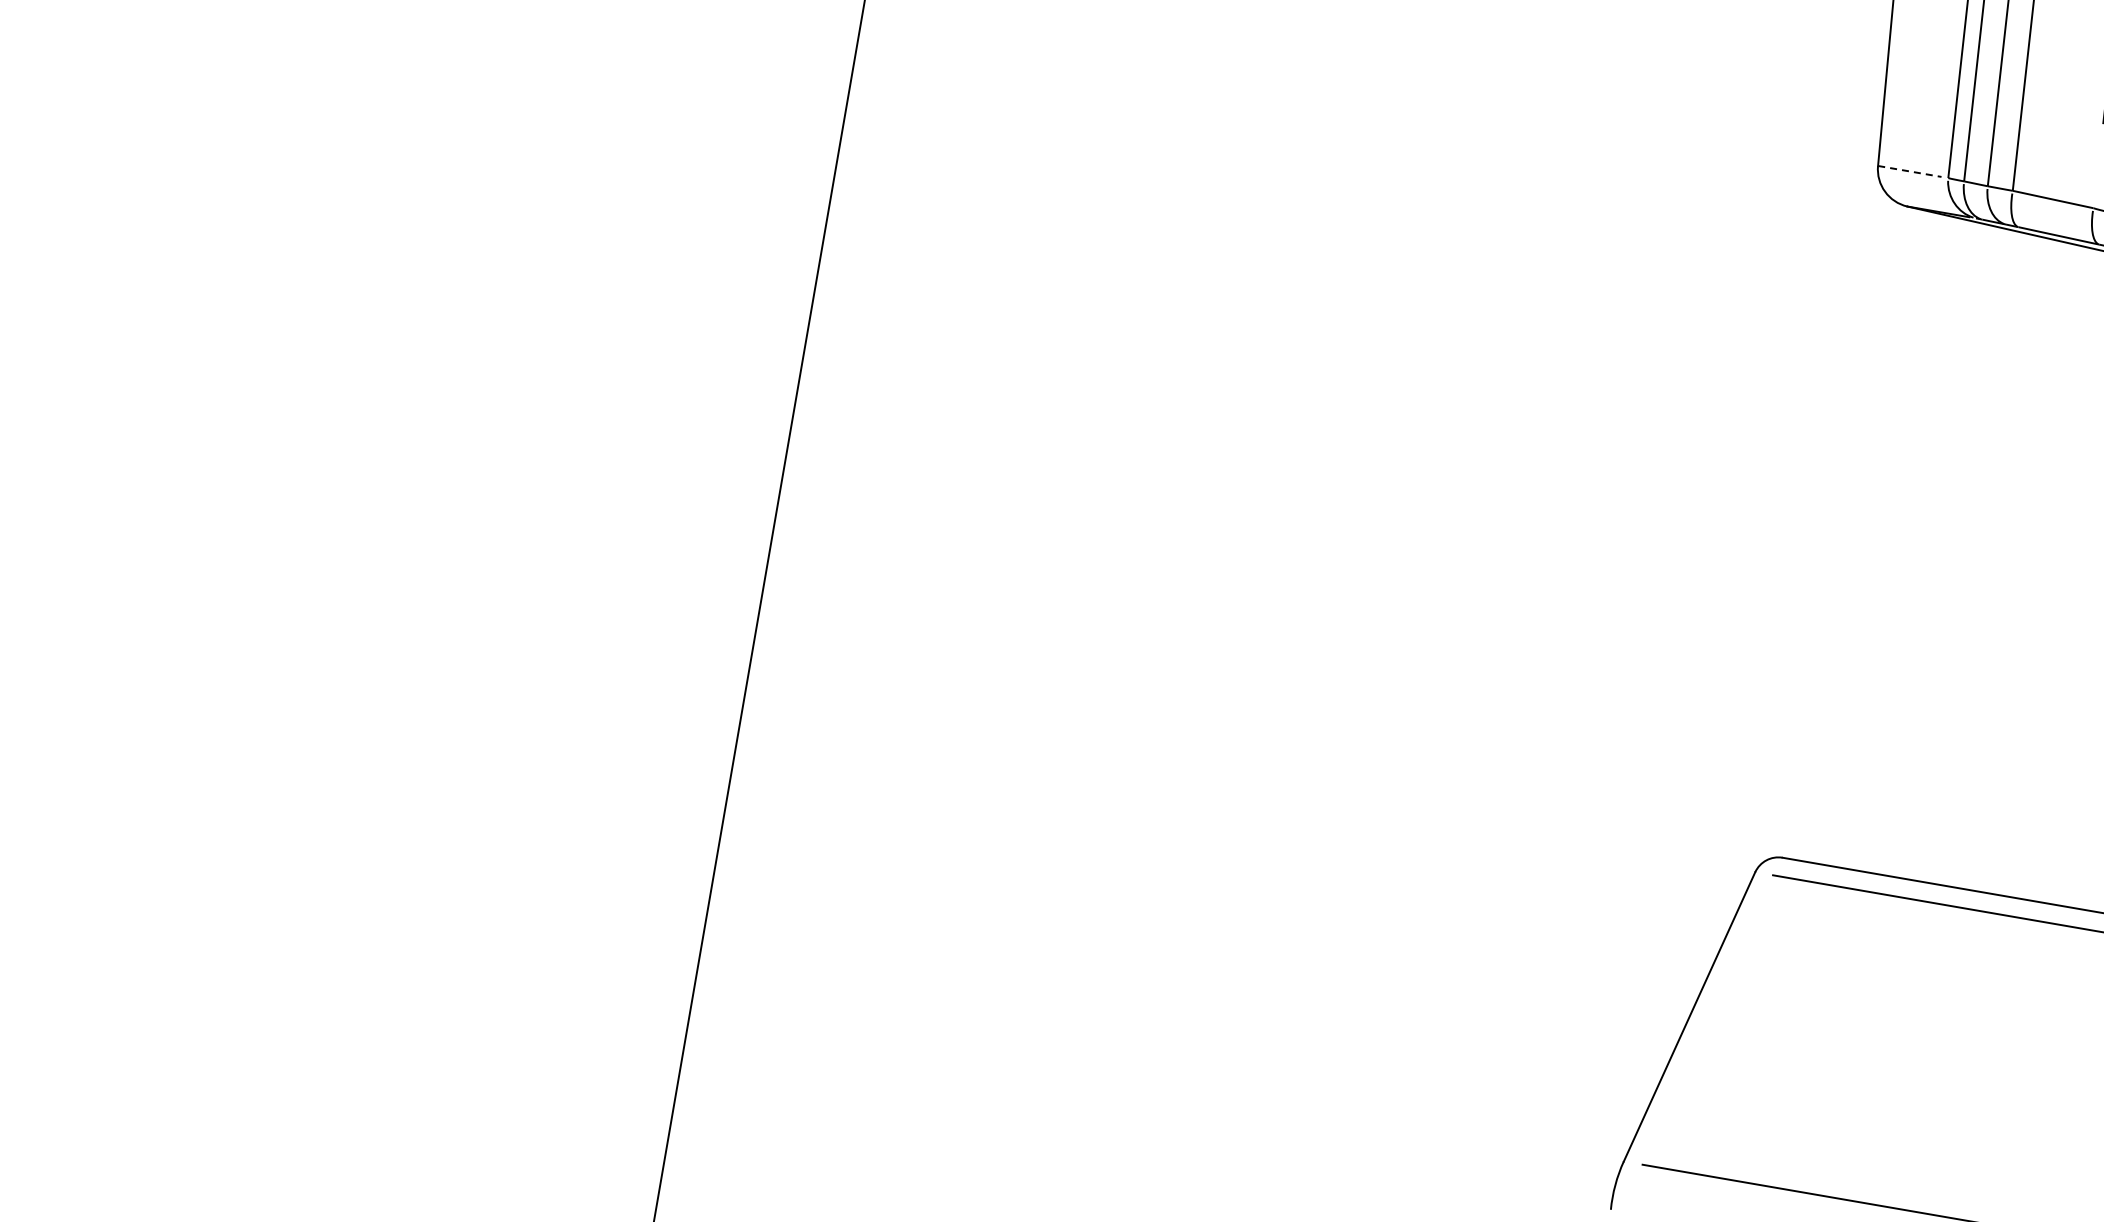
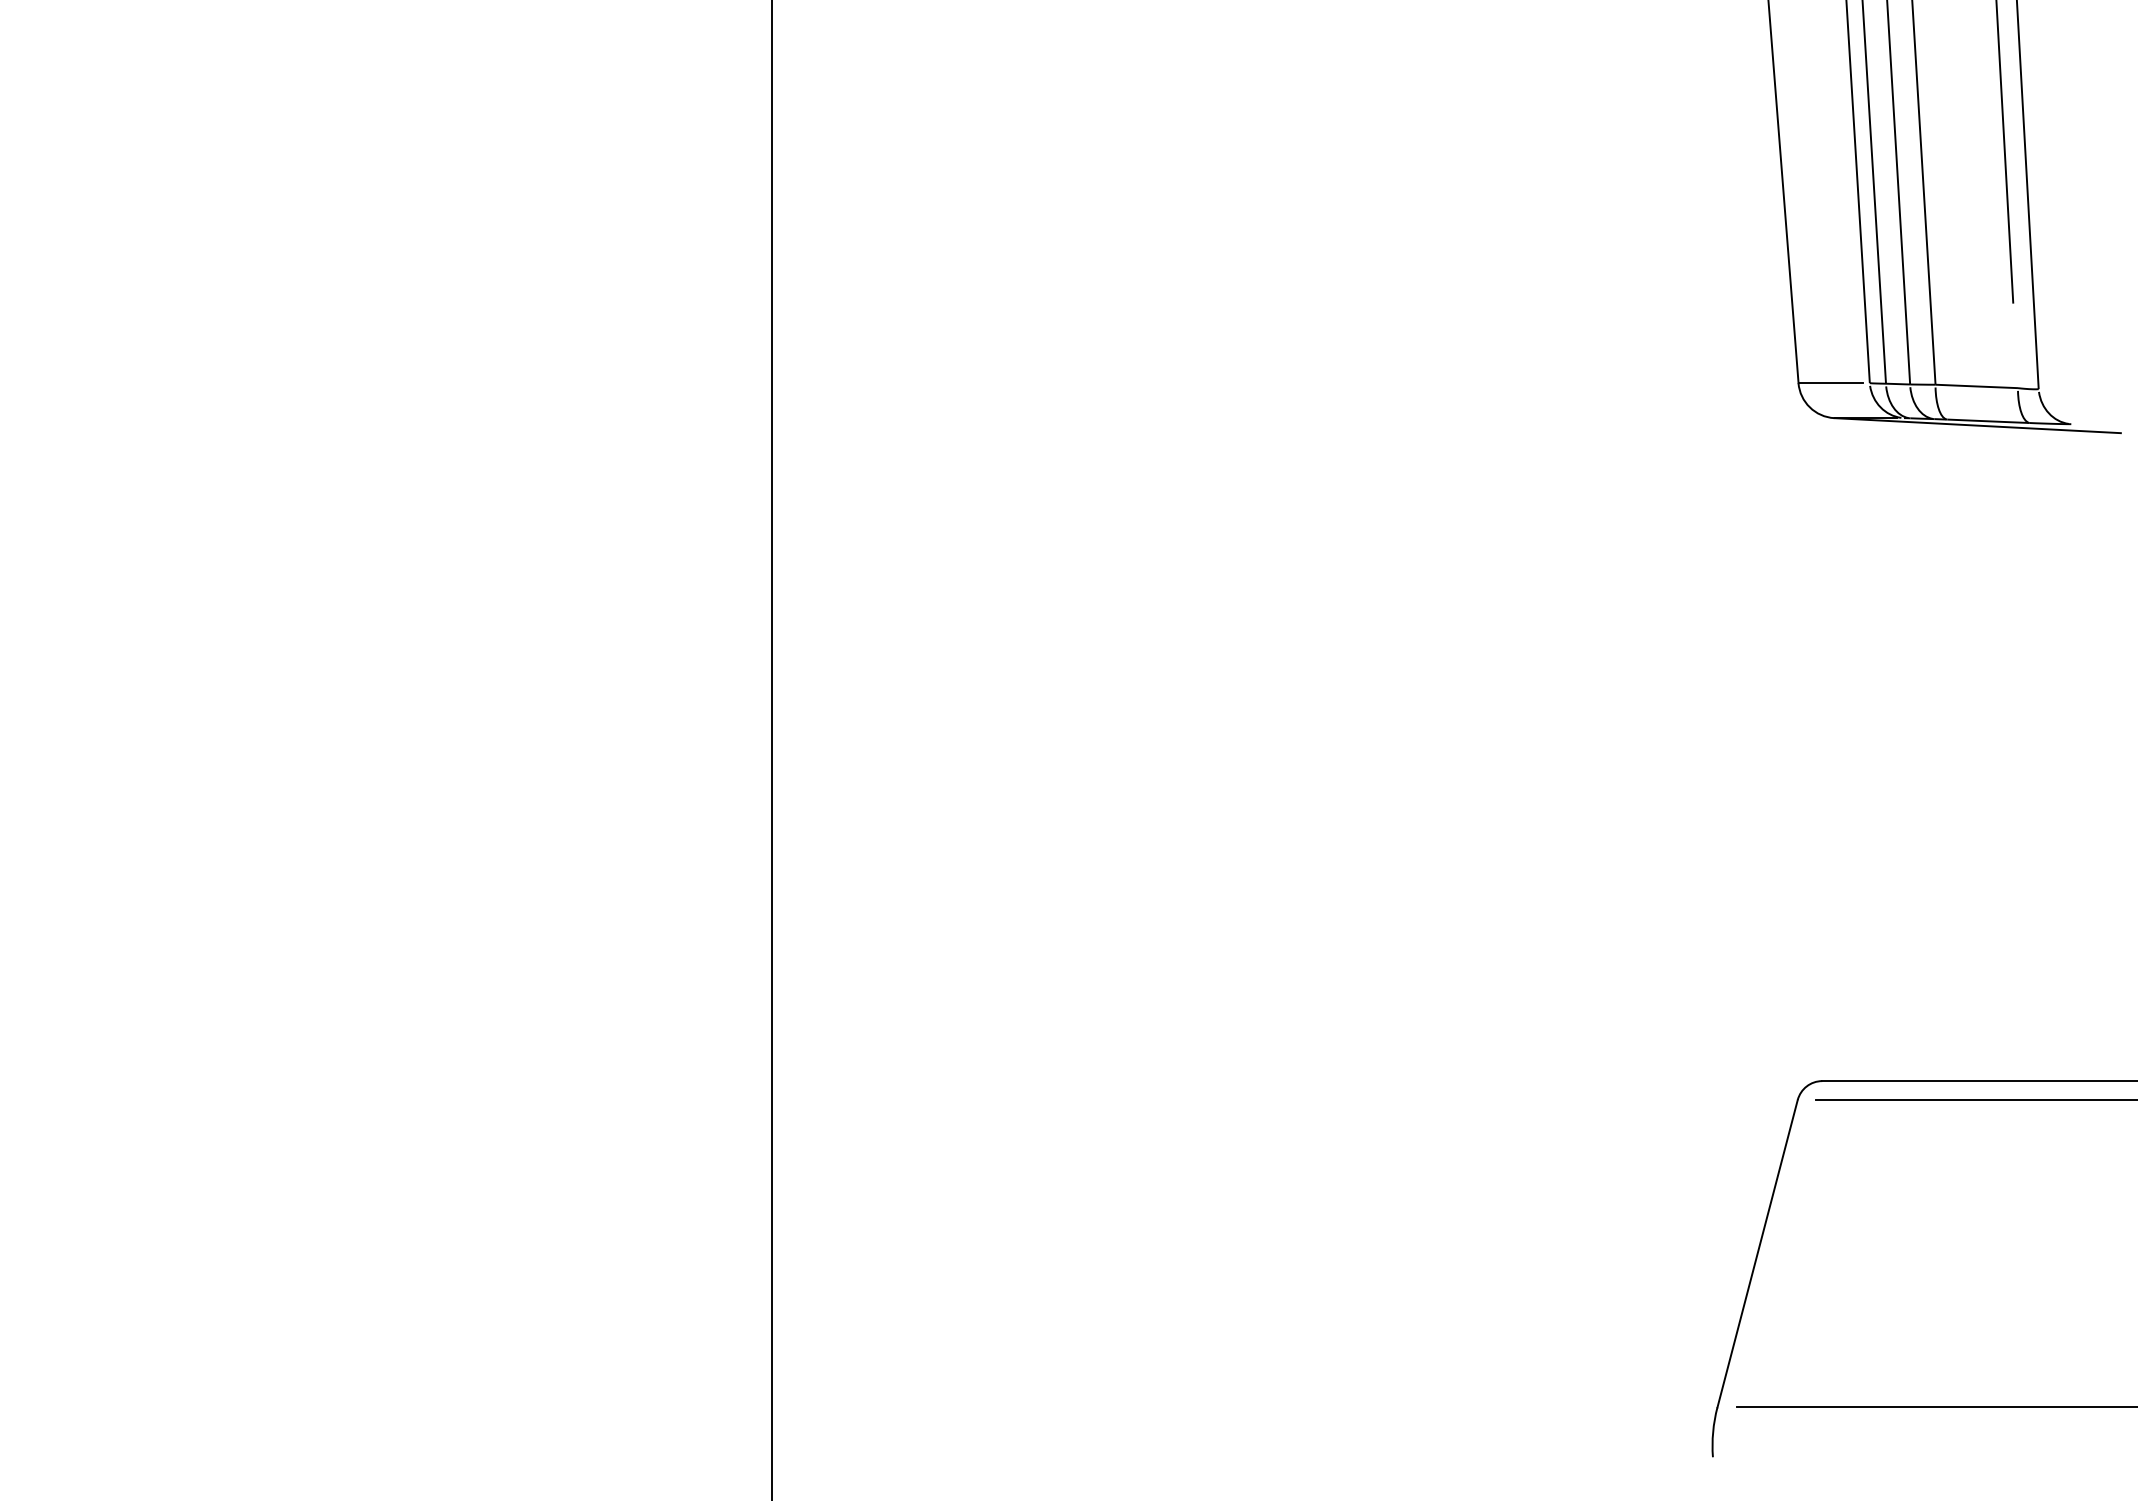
line: (1910, 171) -> (1831, 383), dashed -> solid

